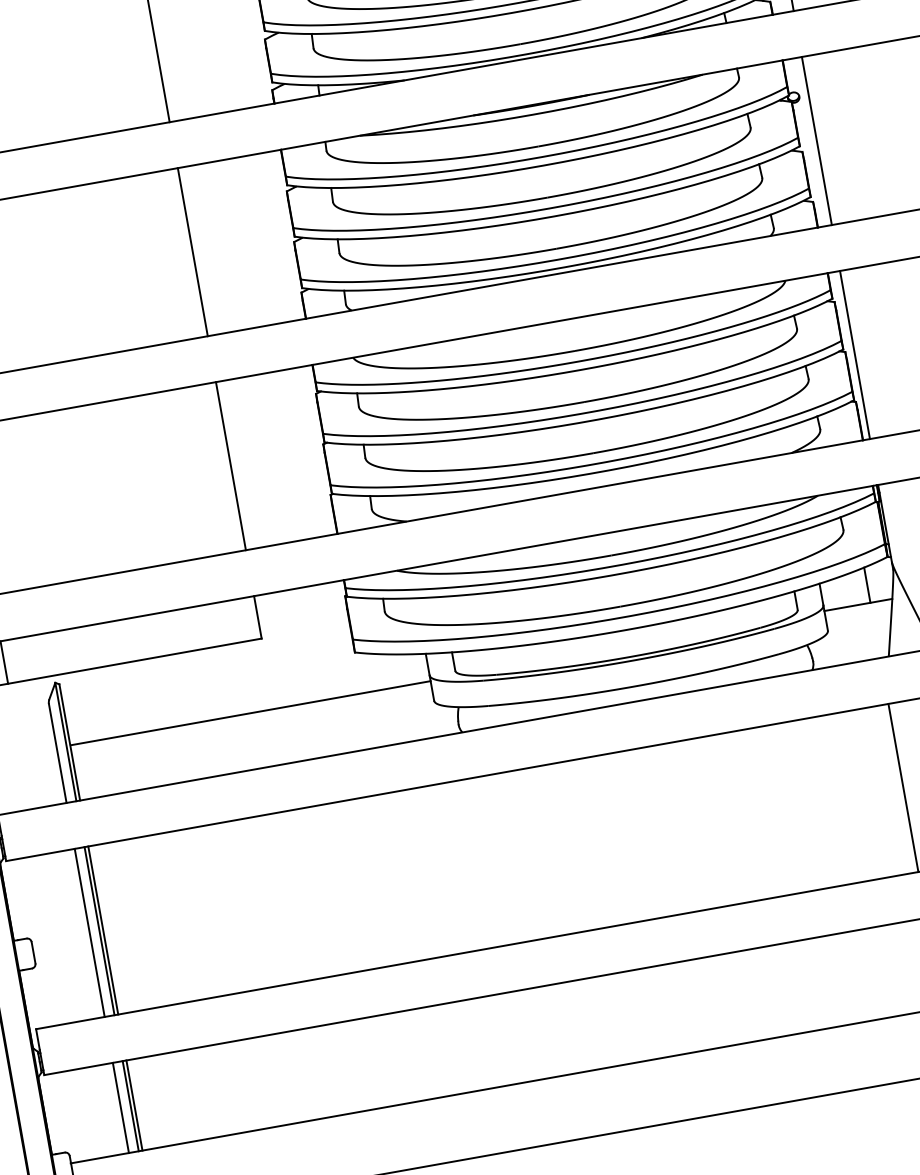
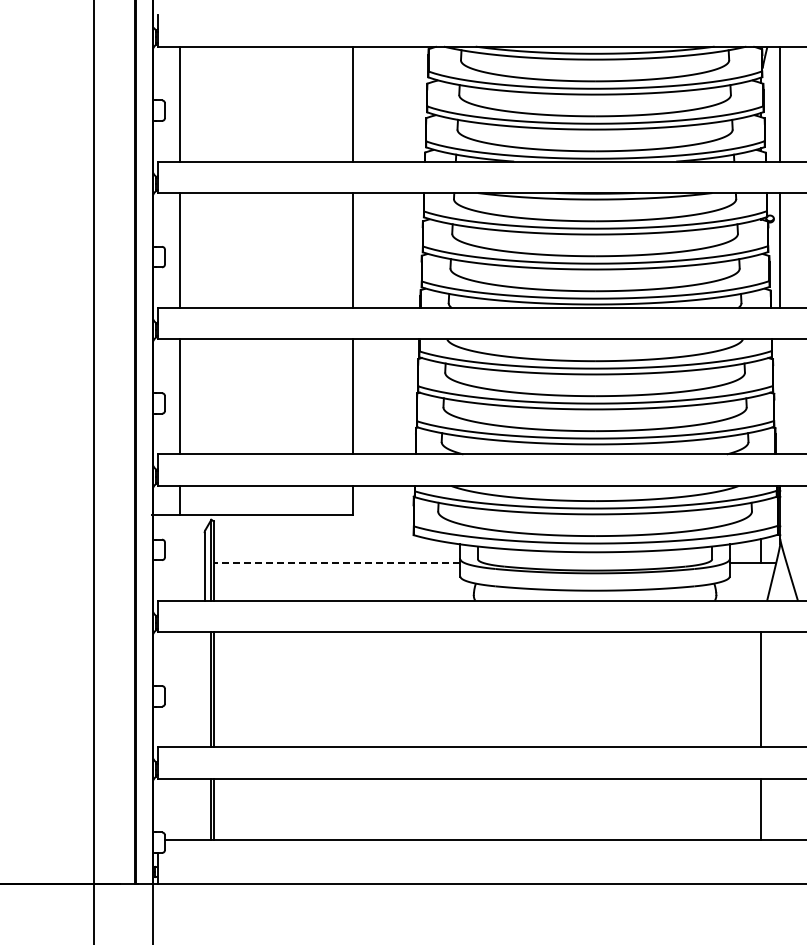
line: (855, 354) -> (780, 396), removed
line: (249, 714) -> (336, 563), solid -> dashed
line: (89, 932) -> (204, 689), removed
line: (120, 1107) -> (204, 809), removed

